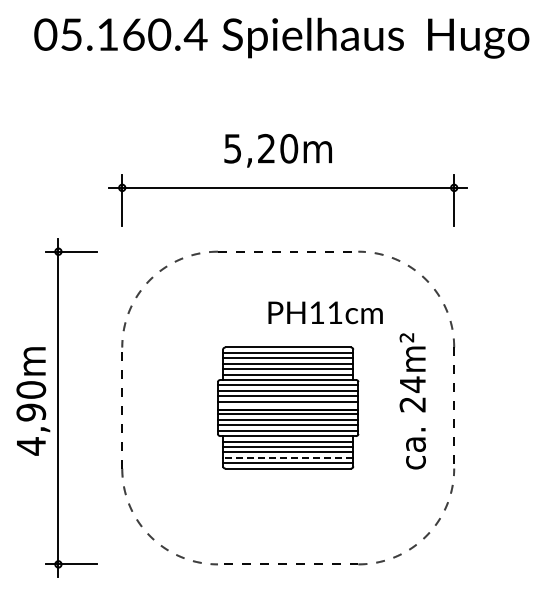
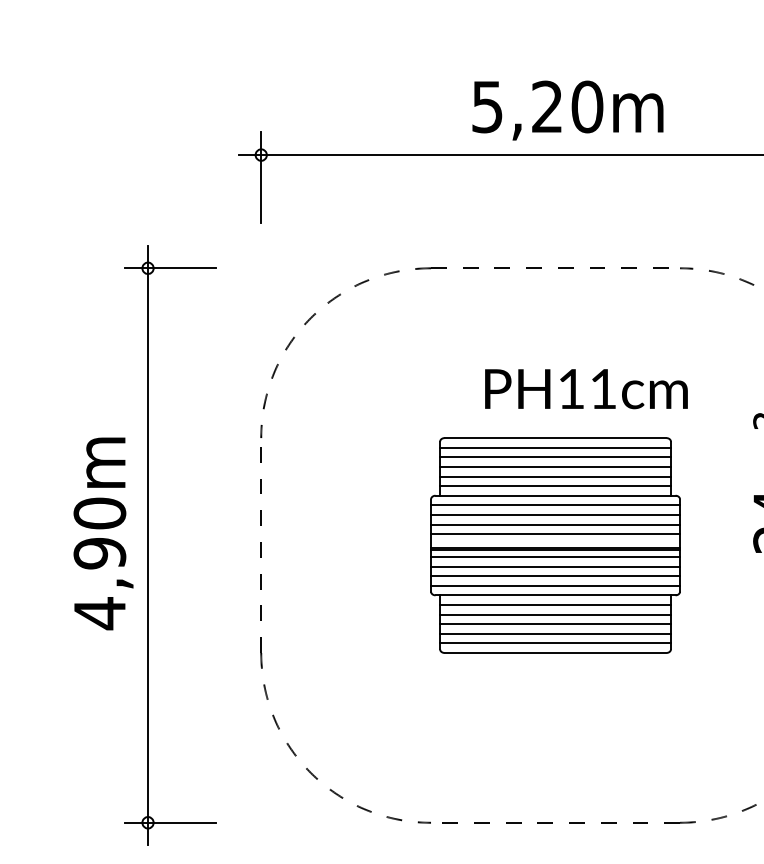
text: (277, 150) -> (566, 110), moved
text: (325, 312) -> (586, 388), moved
line: (287, 457) -> (554, 633), dashed -> solid

